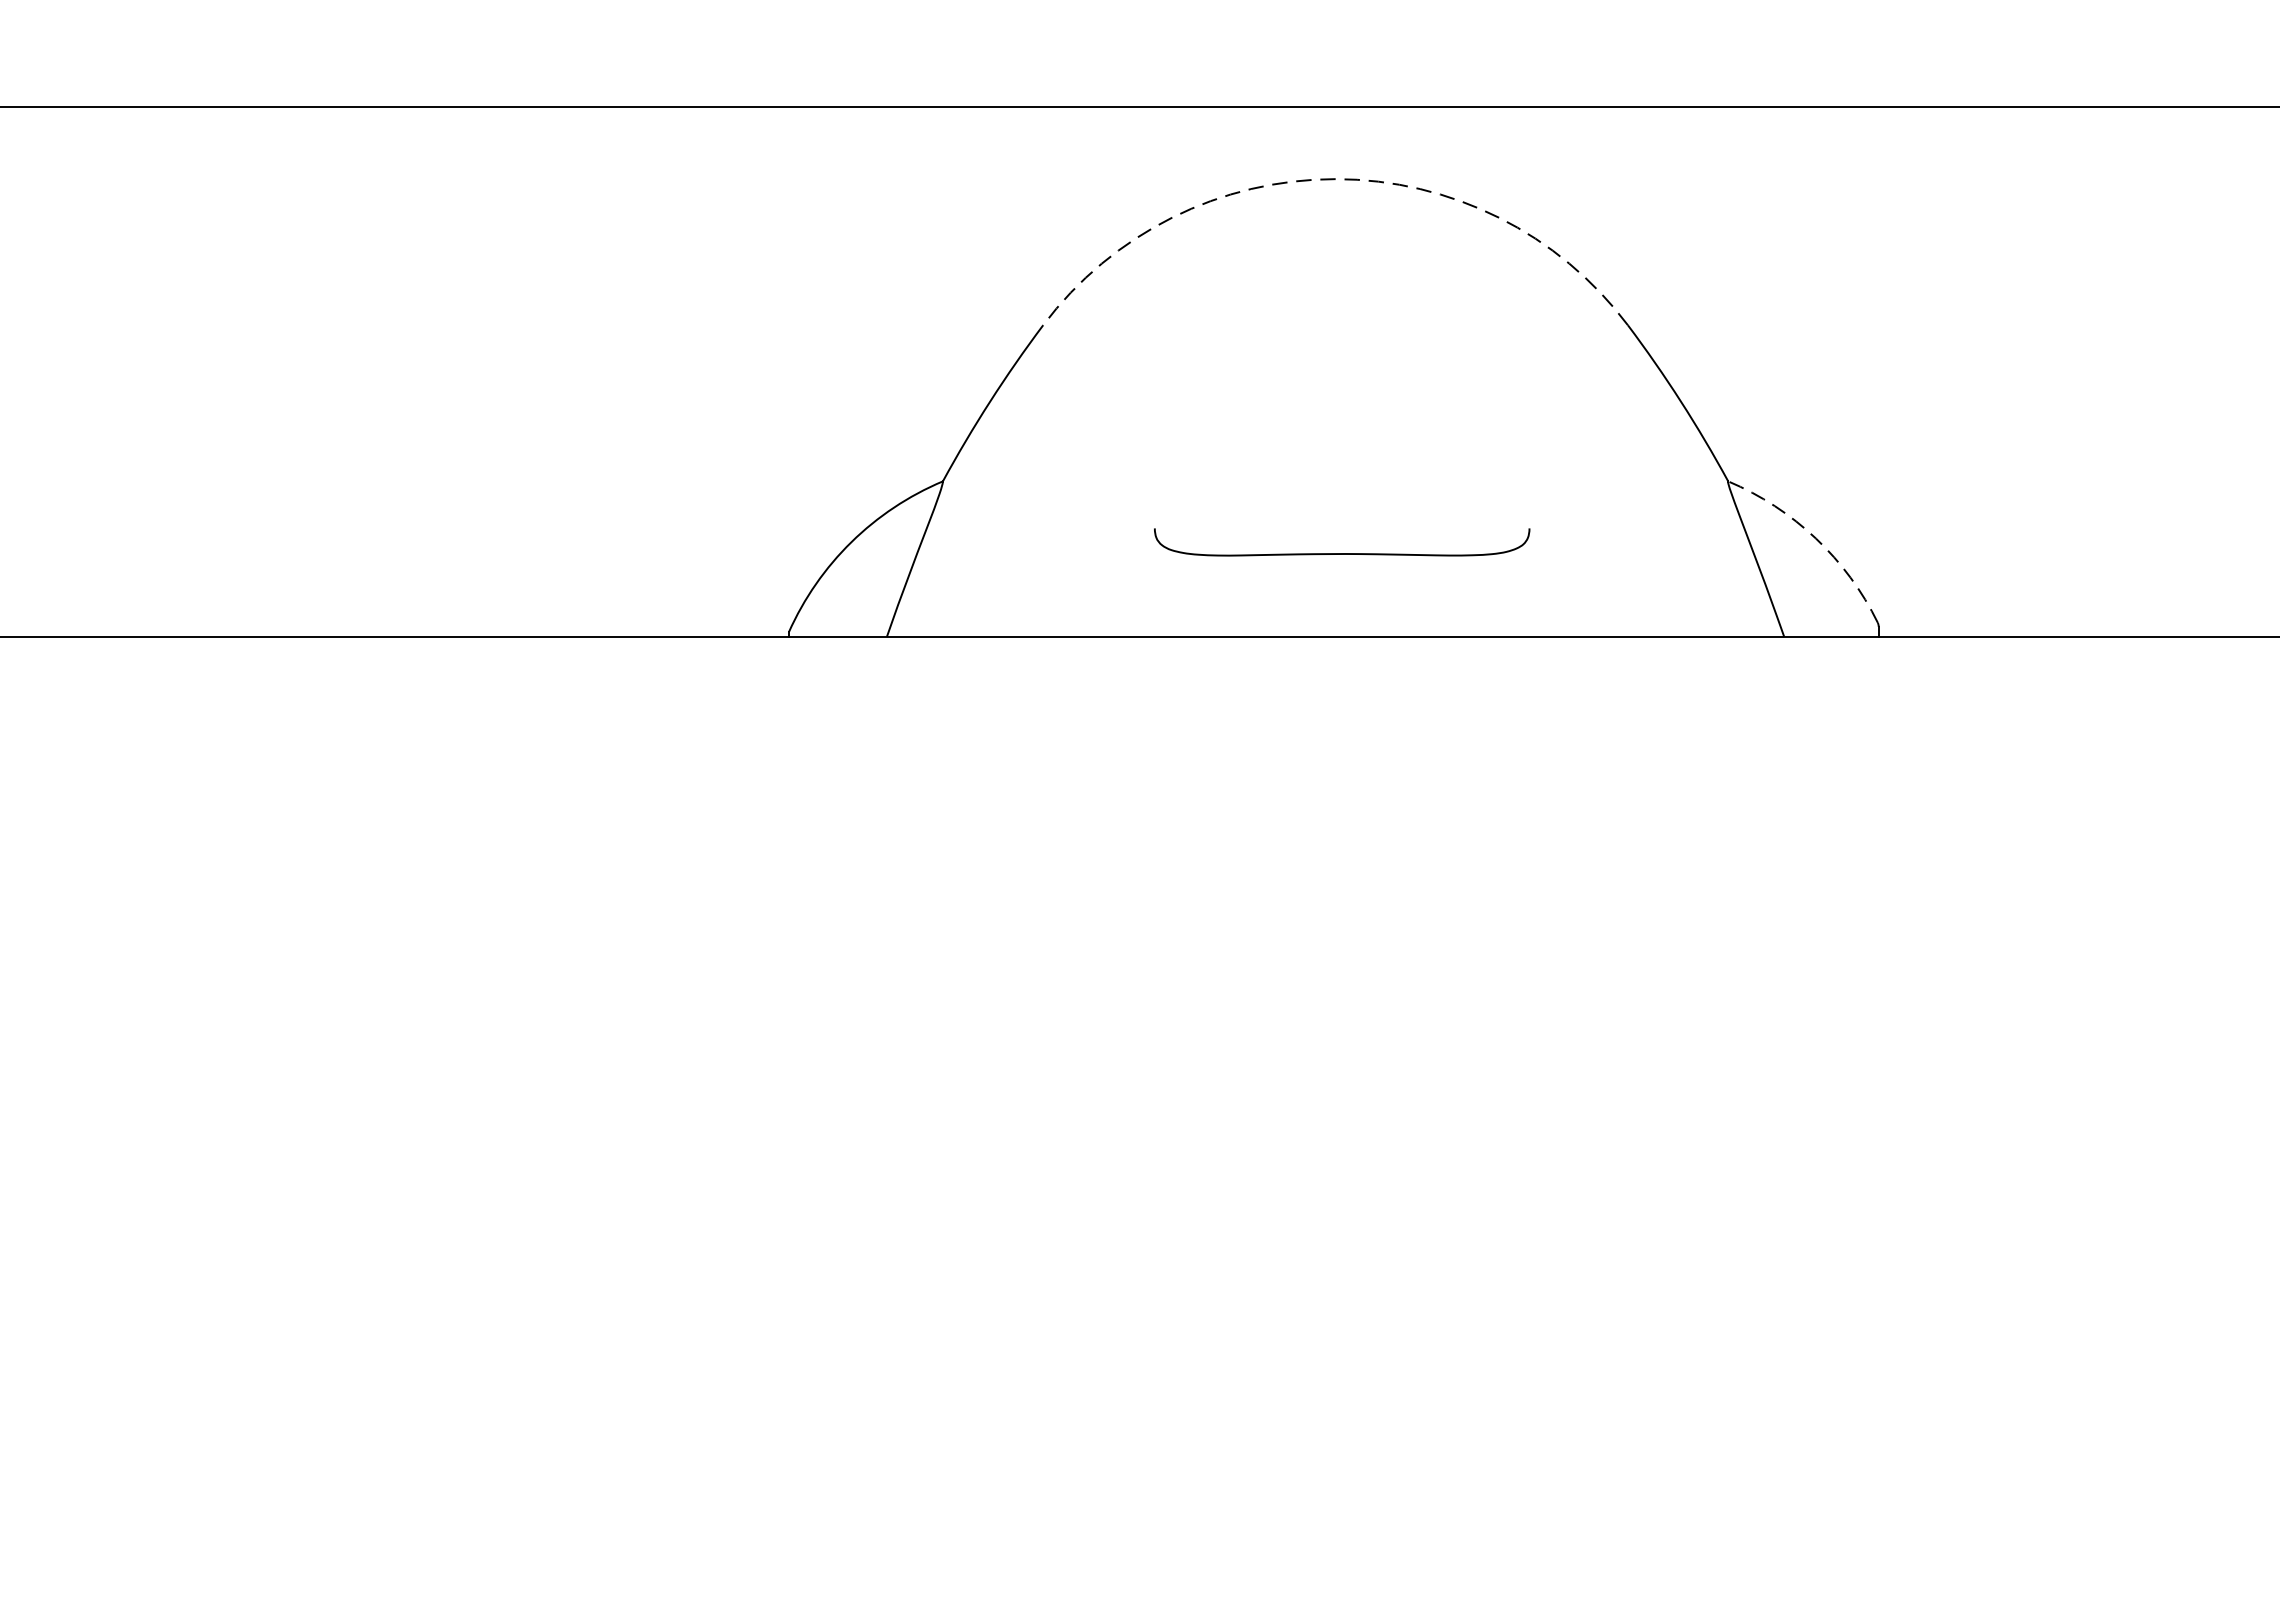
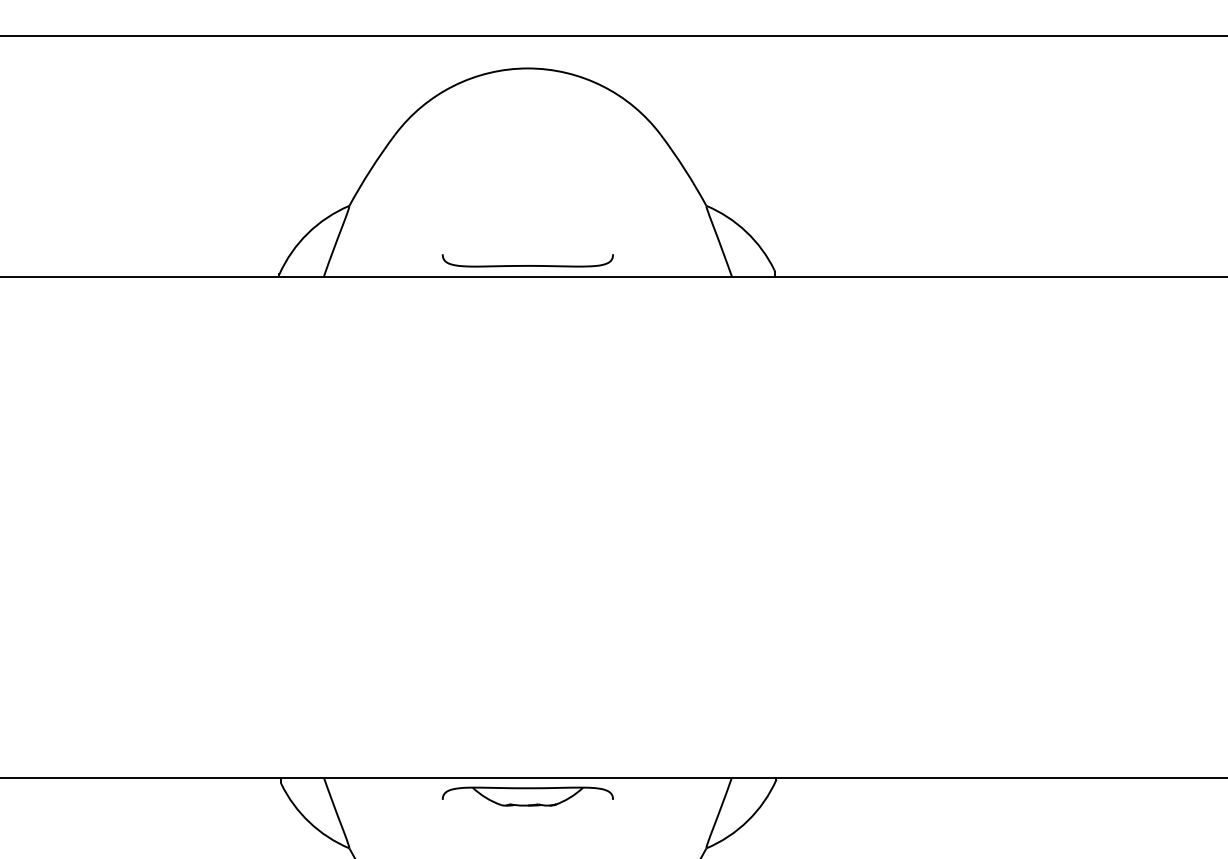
arc: (1334, 179) -> (527, 68), dashed -> solid
arc: (1816, 537) -> (746, 231), dashed -> solid
curve: (1341, 553) -> (527, 265), moved

